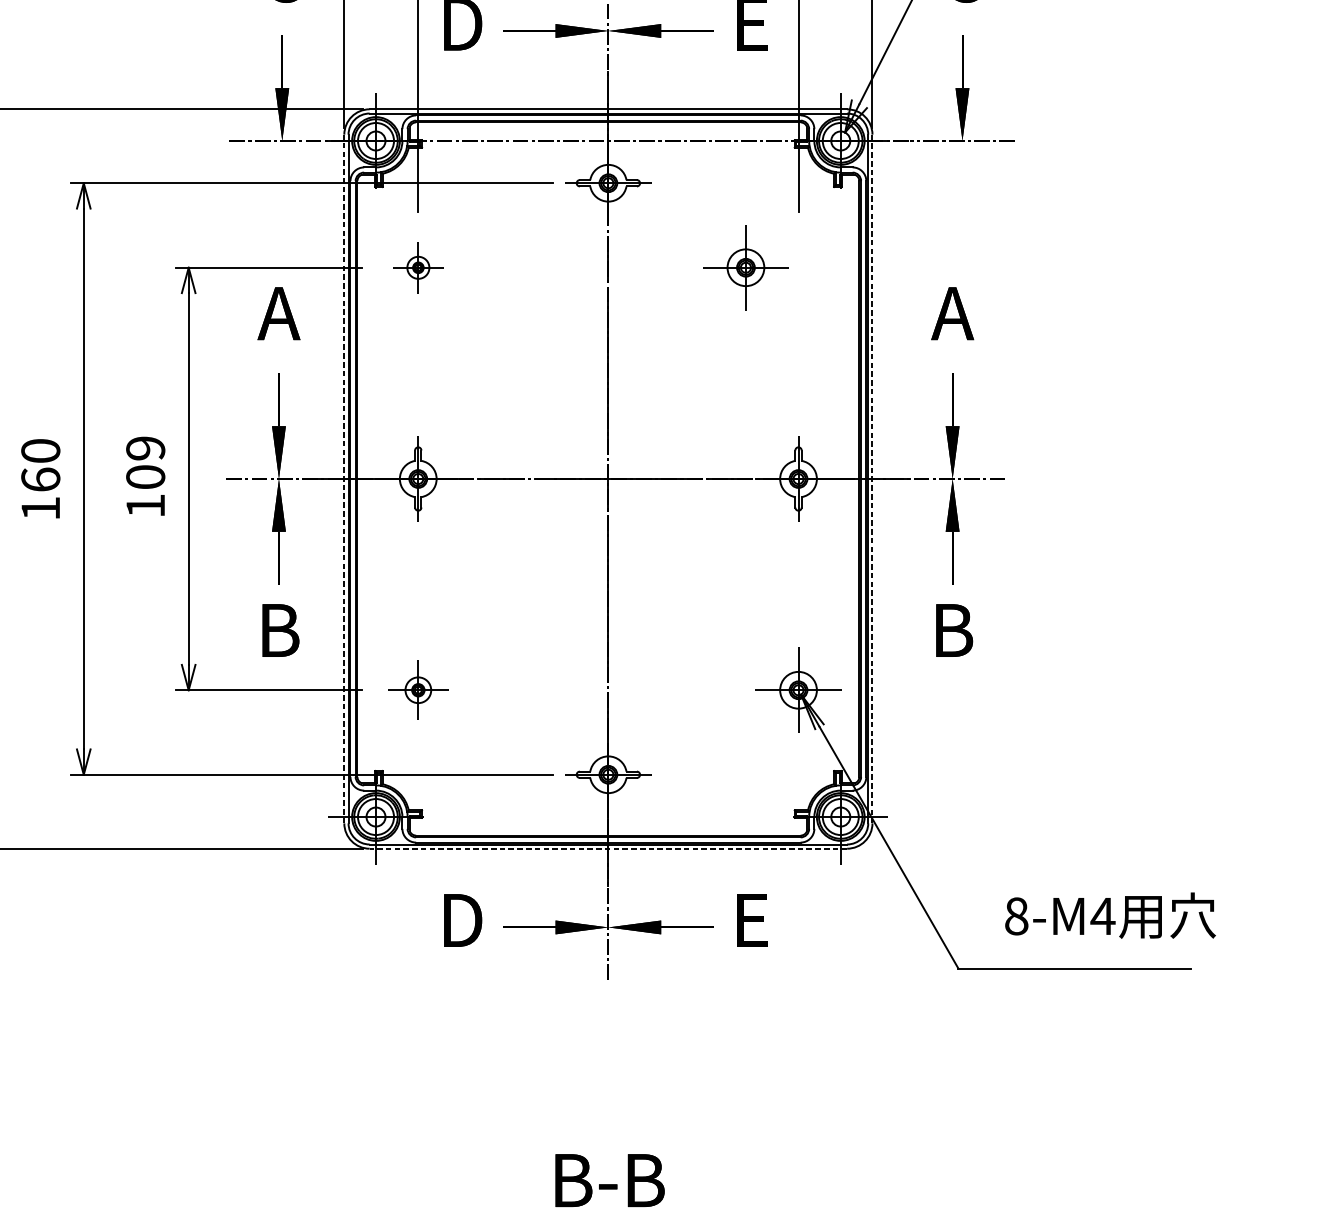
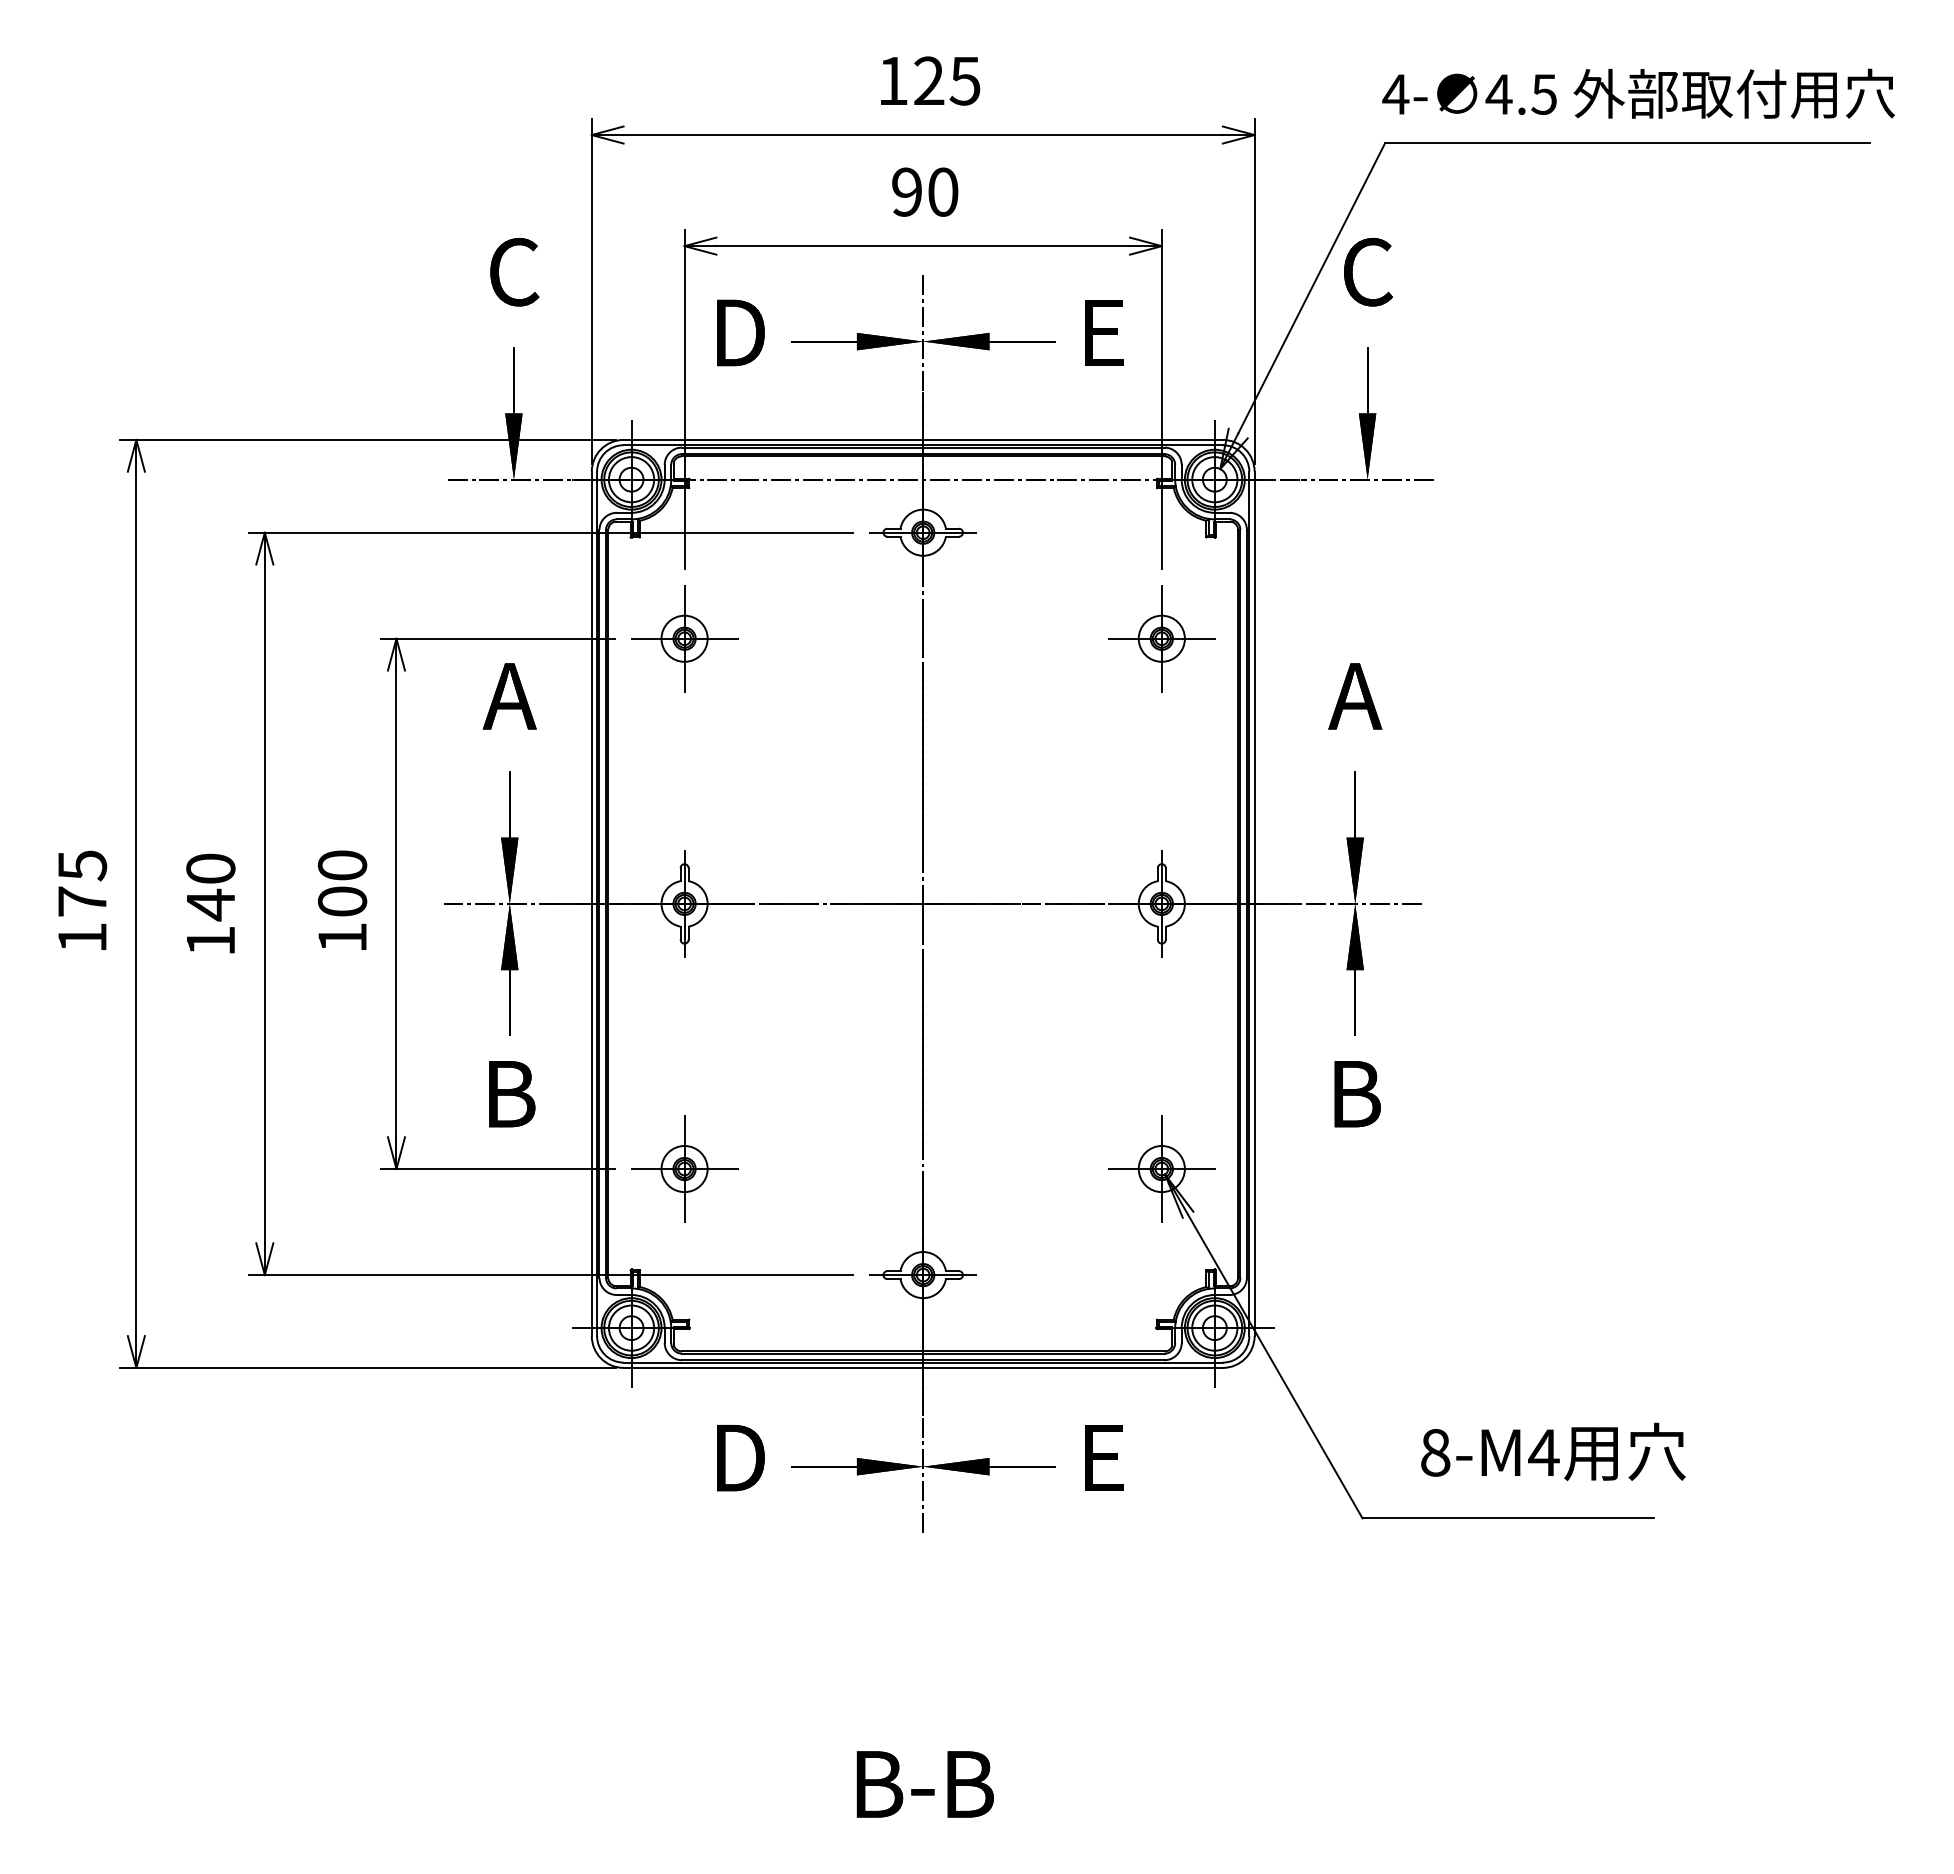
part: (418, 267) -> (684, 638), size x1.67
part: (745, 267) -> (1161, 638), moved
text: (145, 448) -> (342, 865), 109 -> 100
line: (344, 478) -> (591, 903), dashed -> solid
text: (40, 479) -> (210, 904), 160 -> 140
line: (872, 479) -> (1254, 904), dashed -> solid
part: (418, 689) -> (684, 1168), size x1.43
line: (608, 848) -> (923, 1367), dashed -> solid

